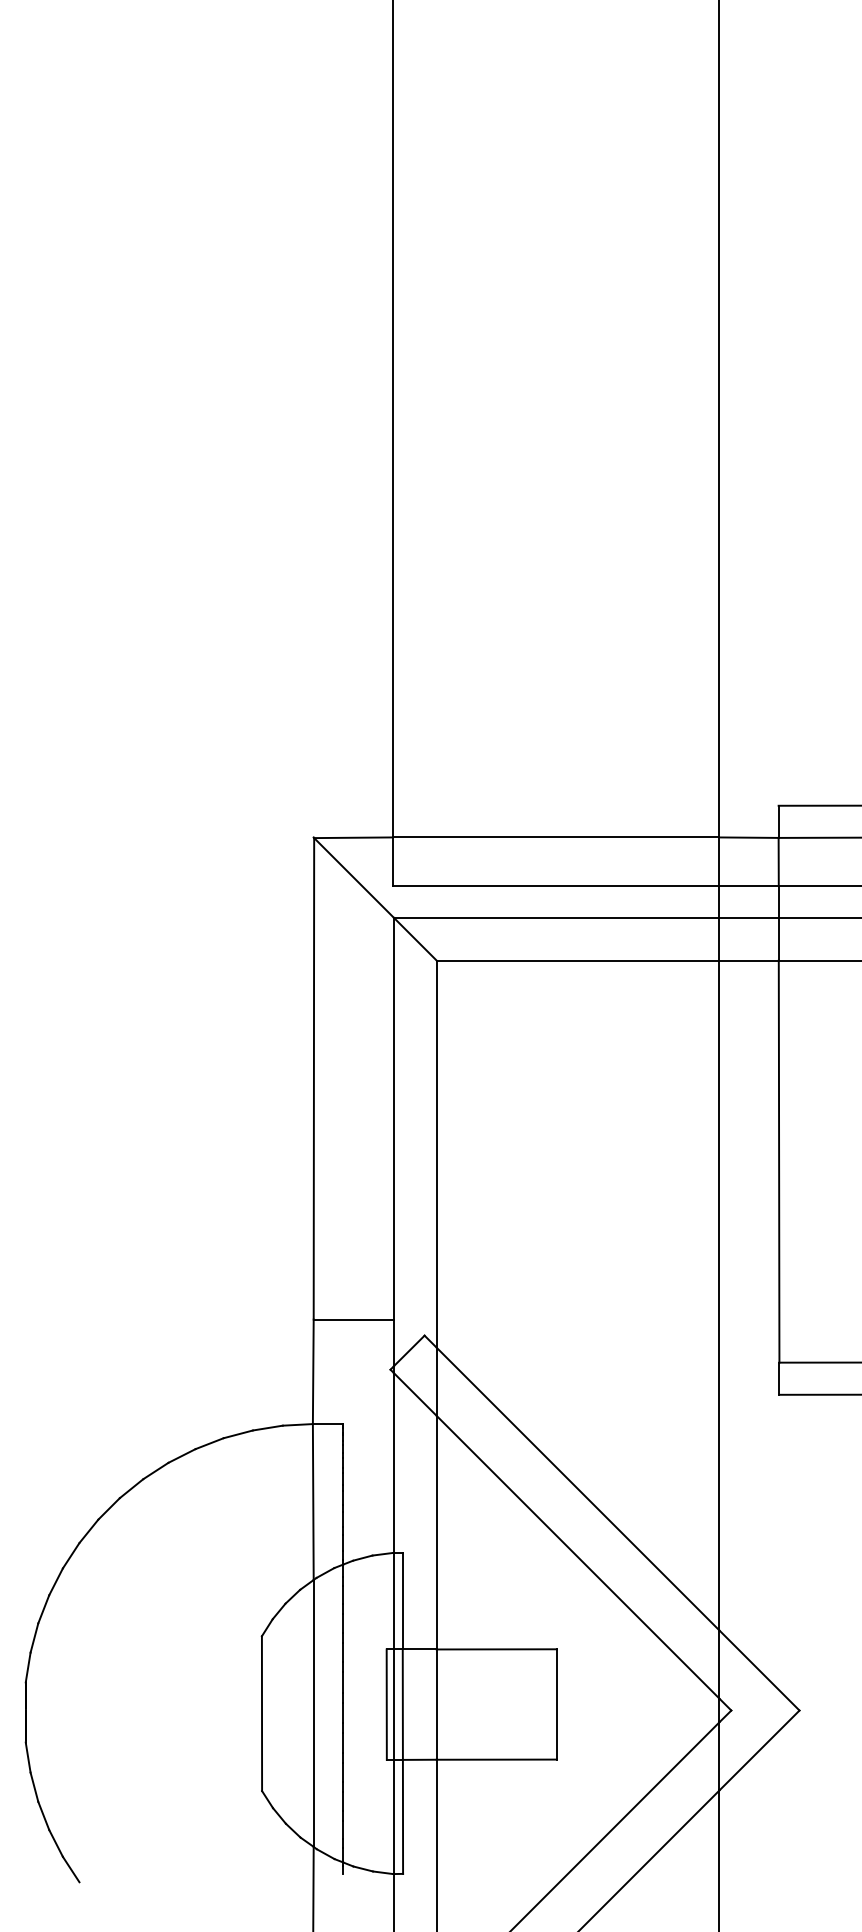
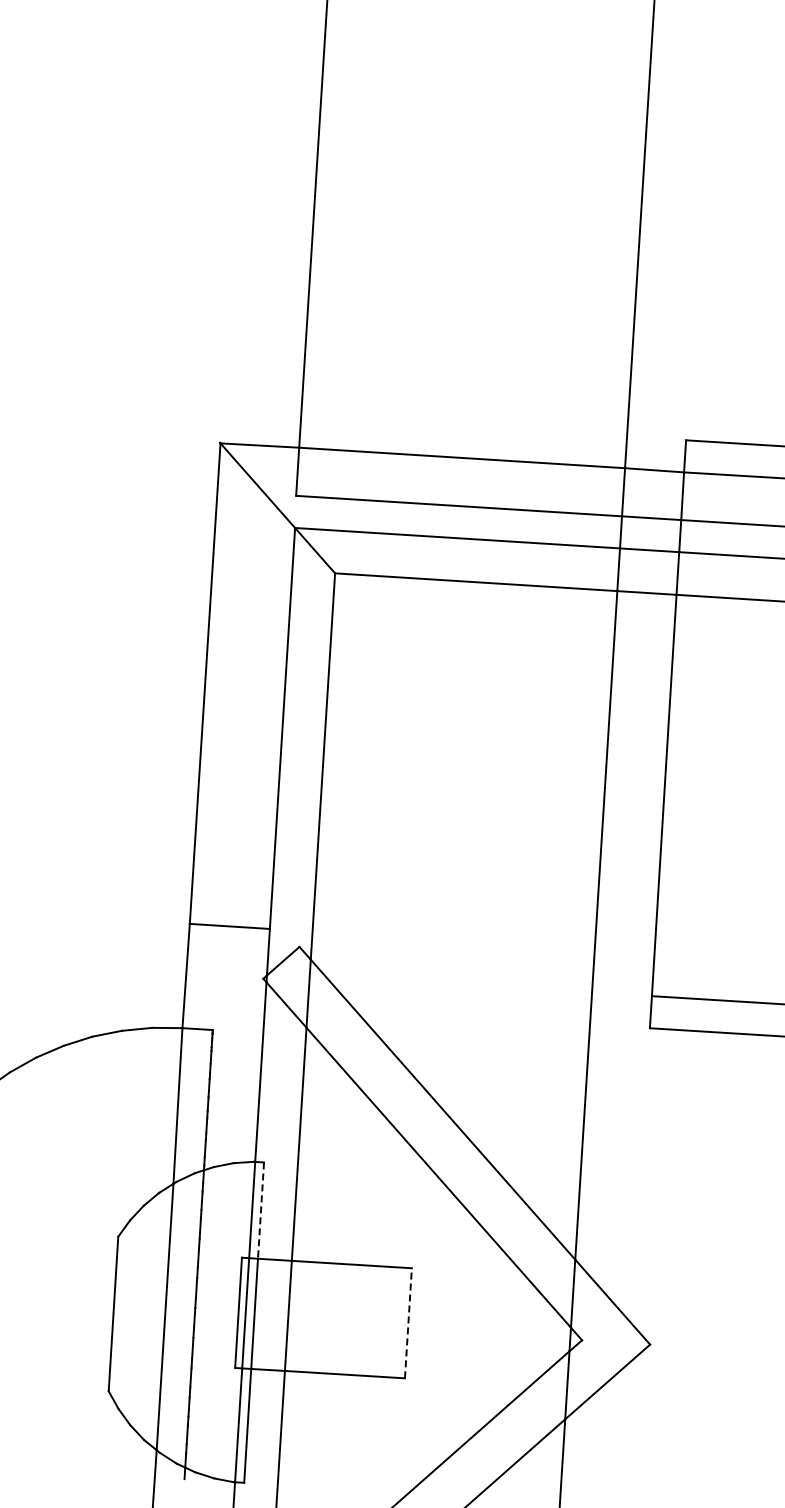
line: (402, 1601) -> (260, 1210), solid -> dashed
line: (556, 1703) -> (408, 1322), solid -> dashed

